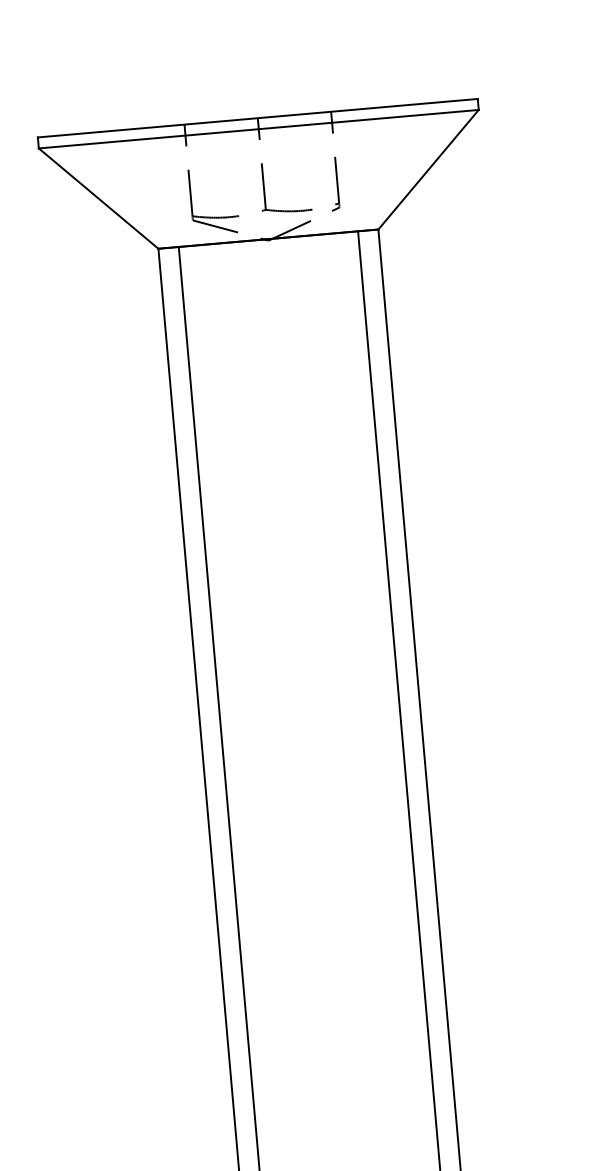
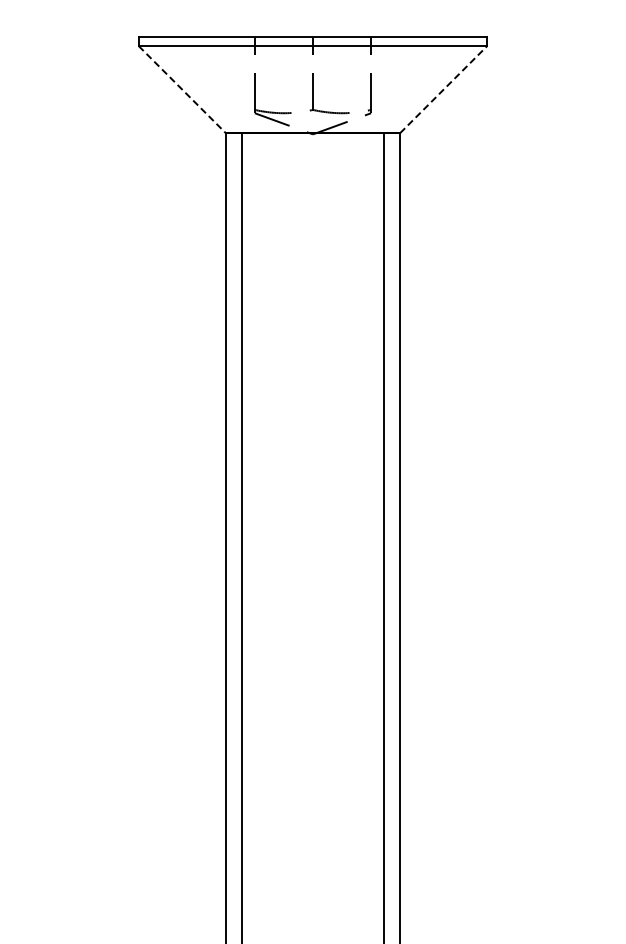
line: (428, 169) -> (443, 89), solid -> dashed
line: (98, 198) -> (182, 89), solid -> dashed

